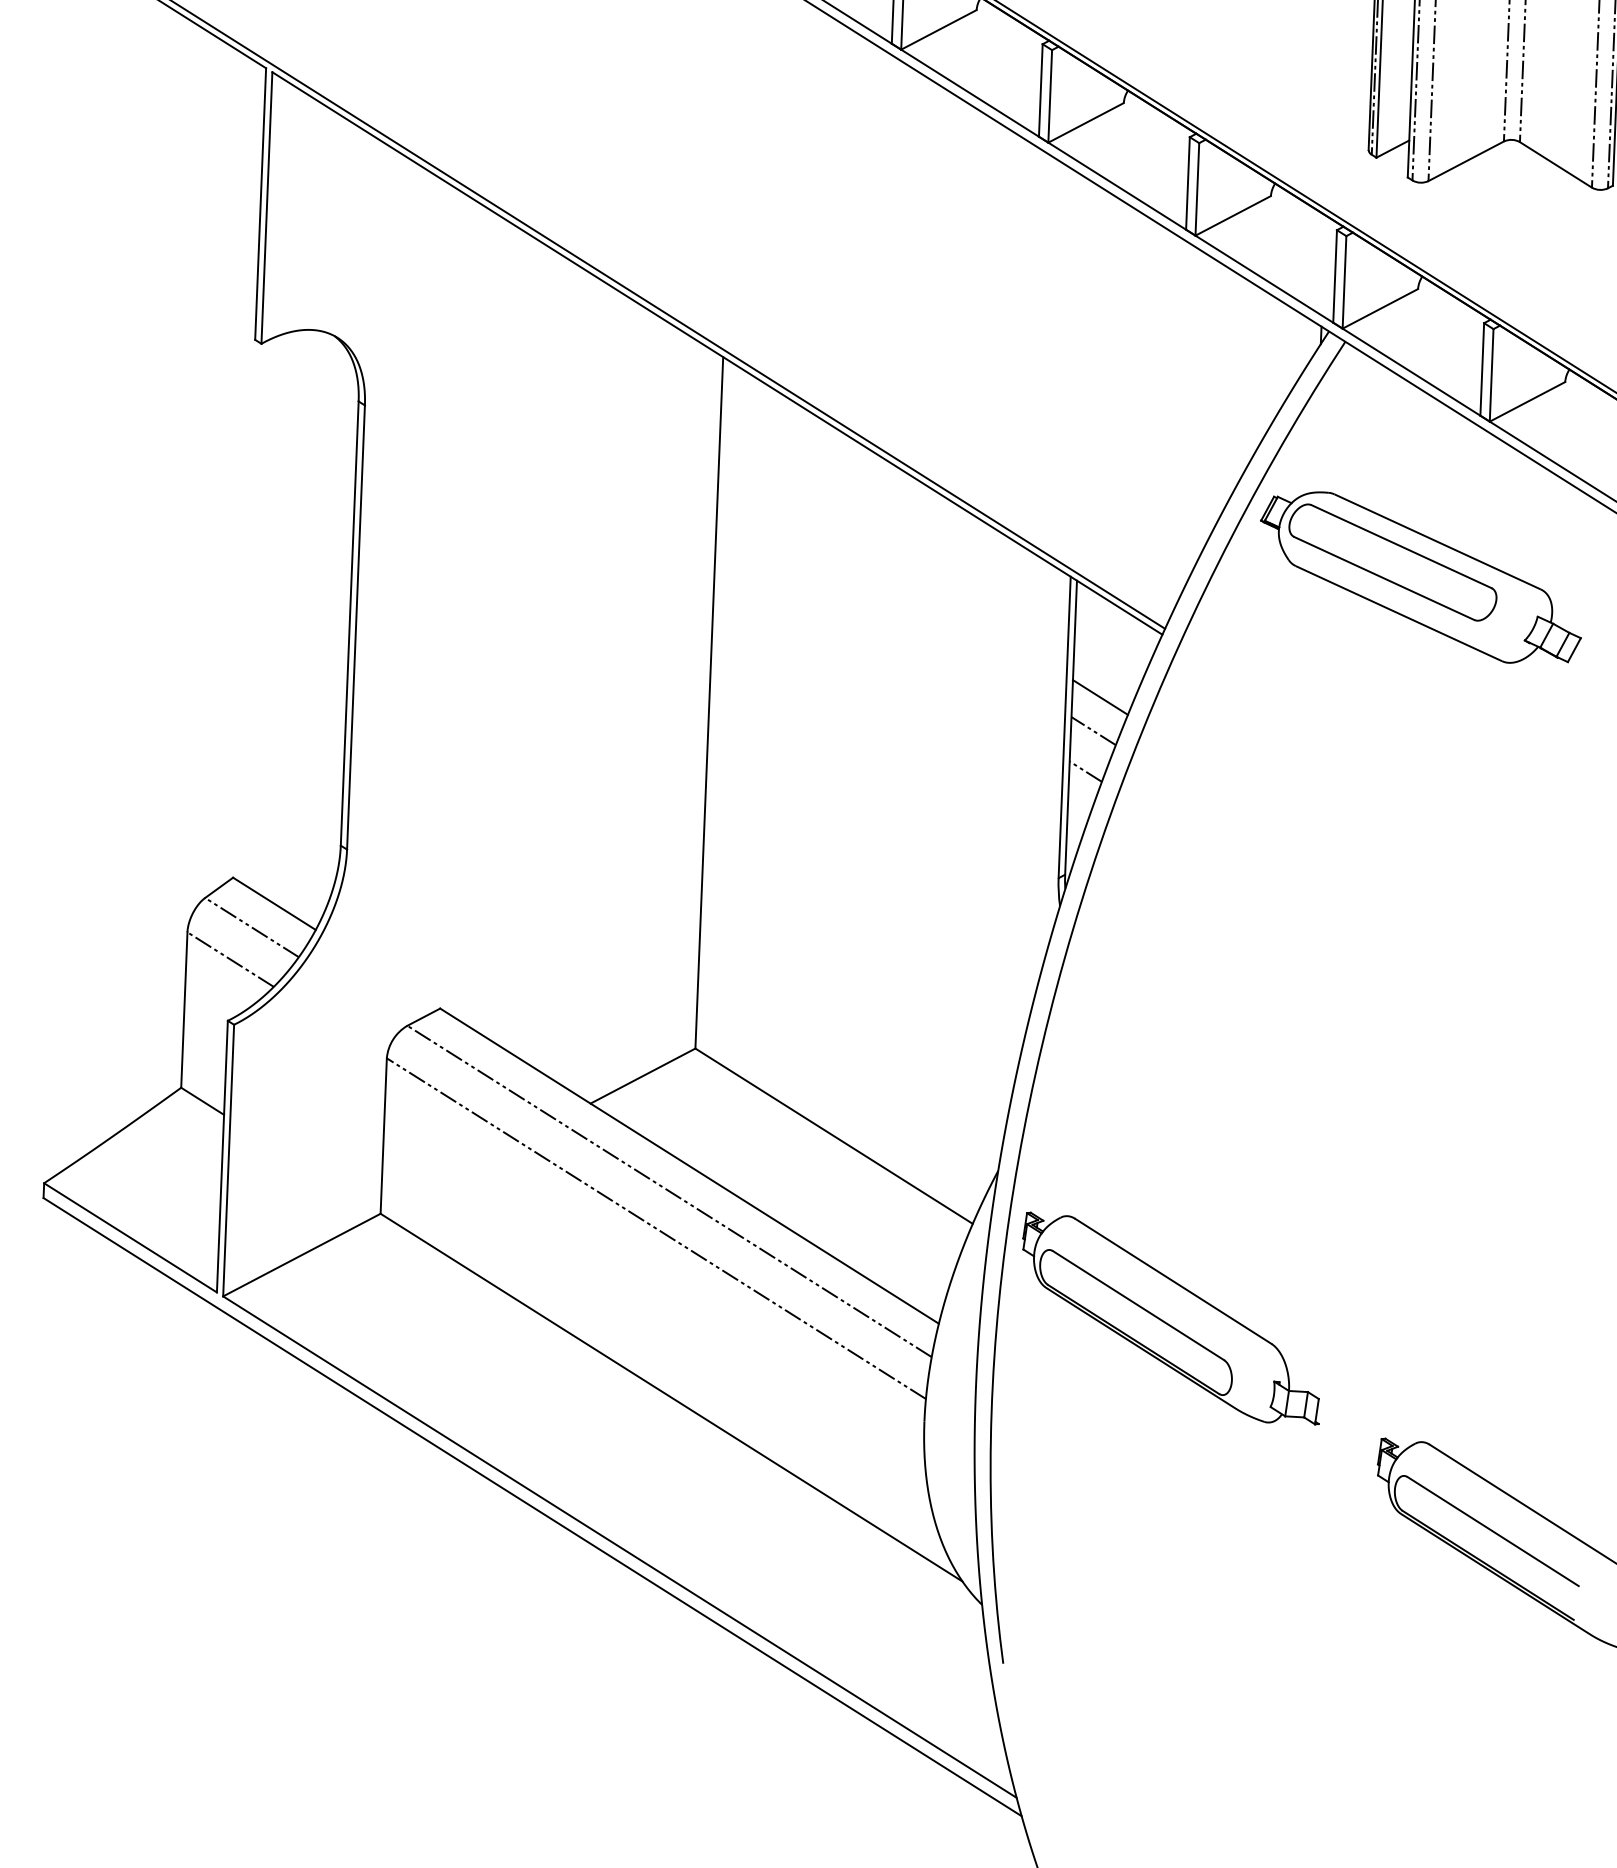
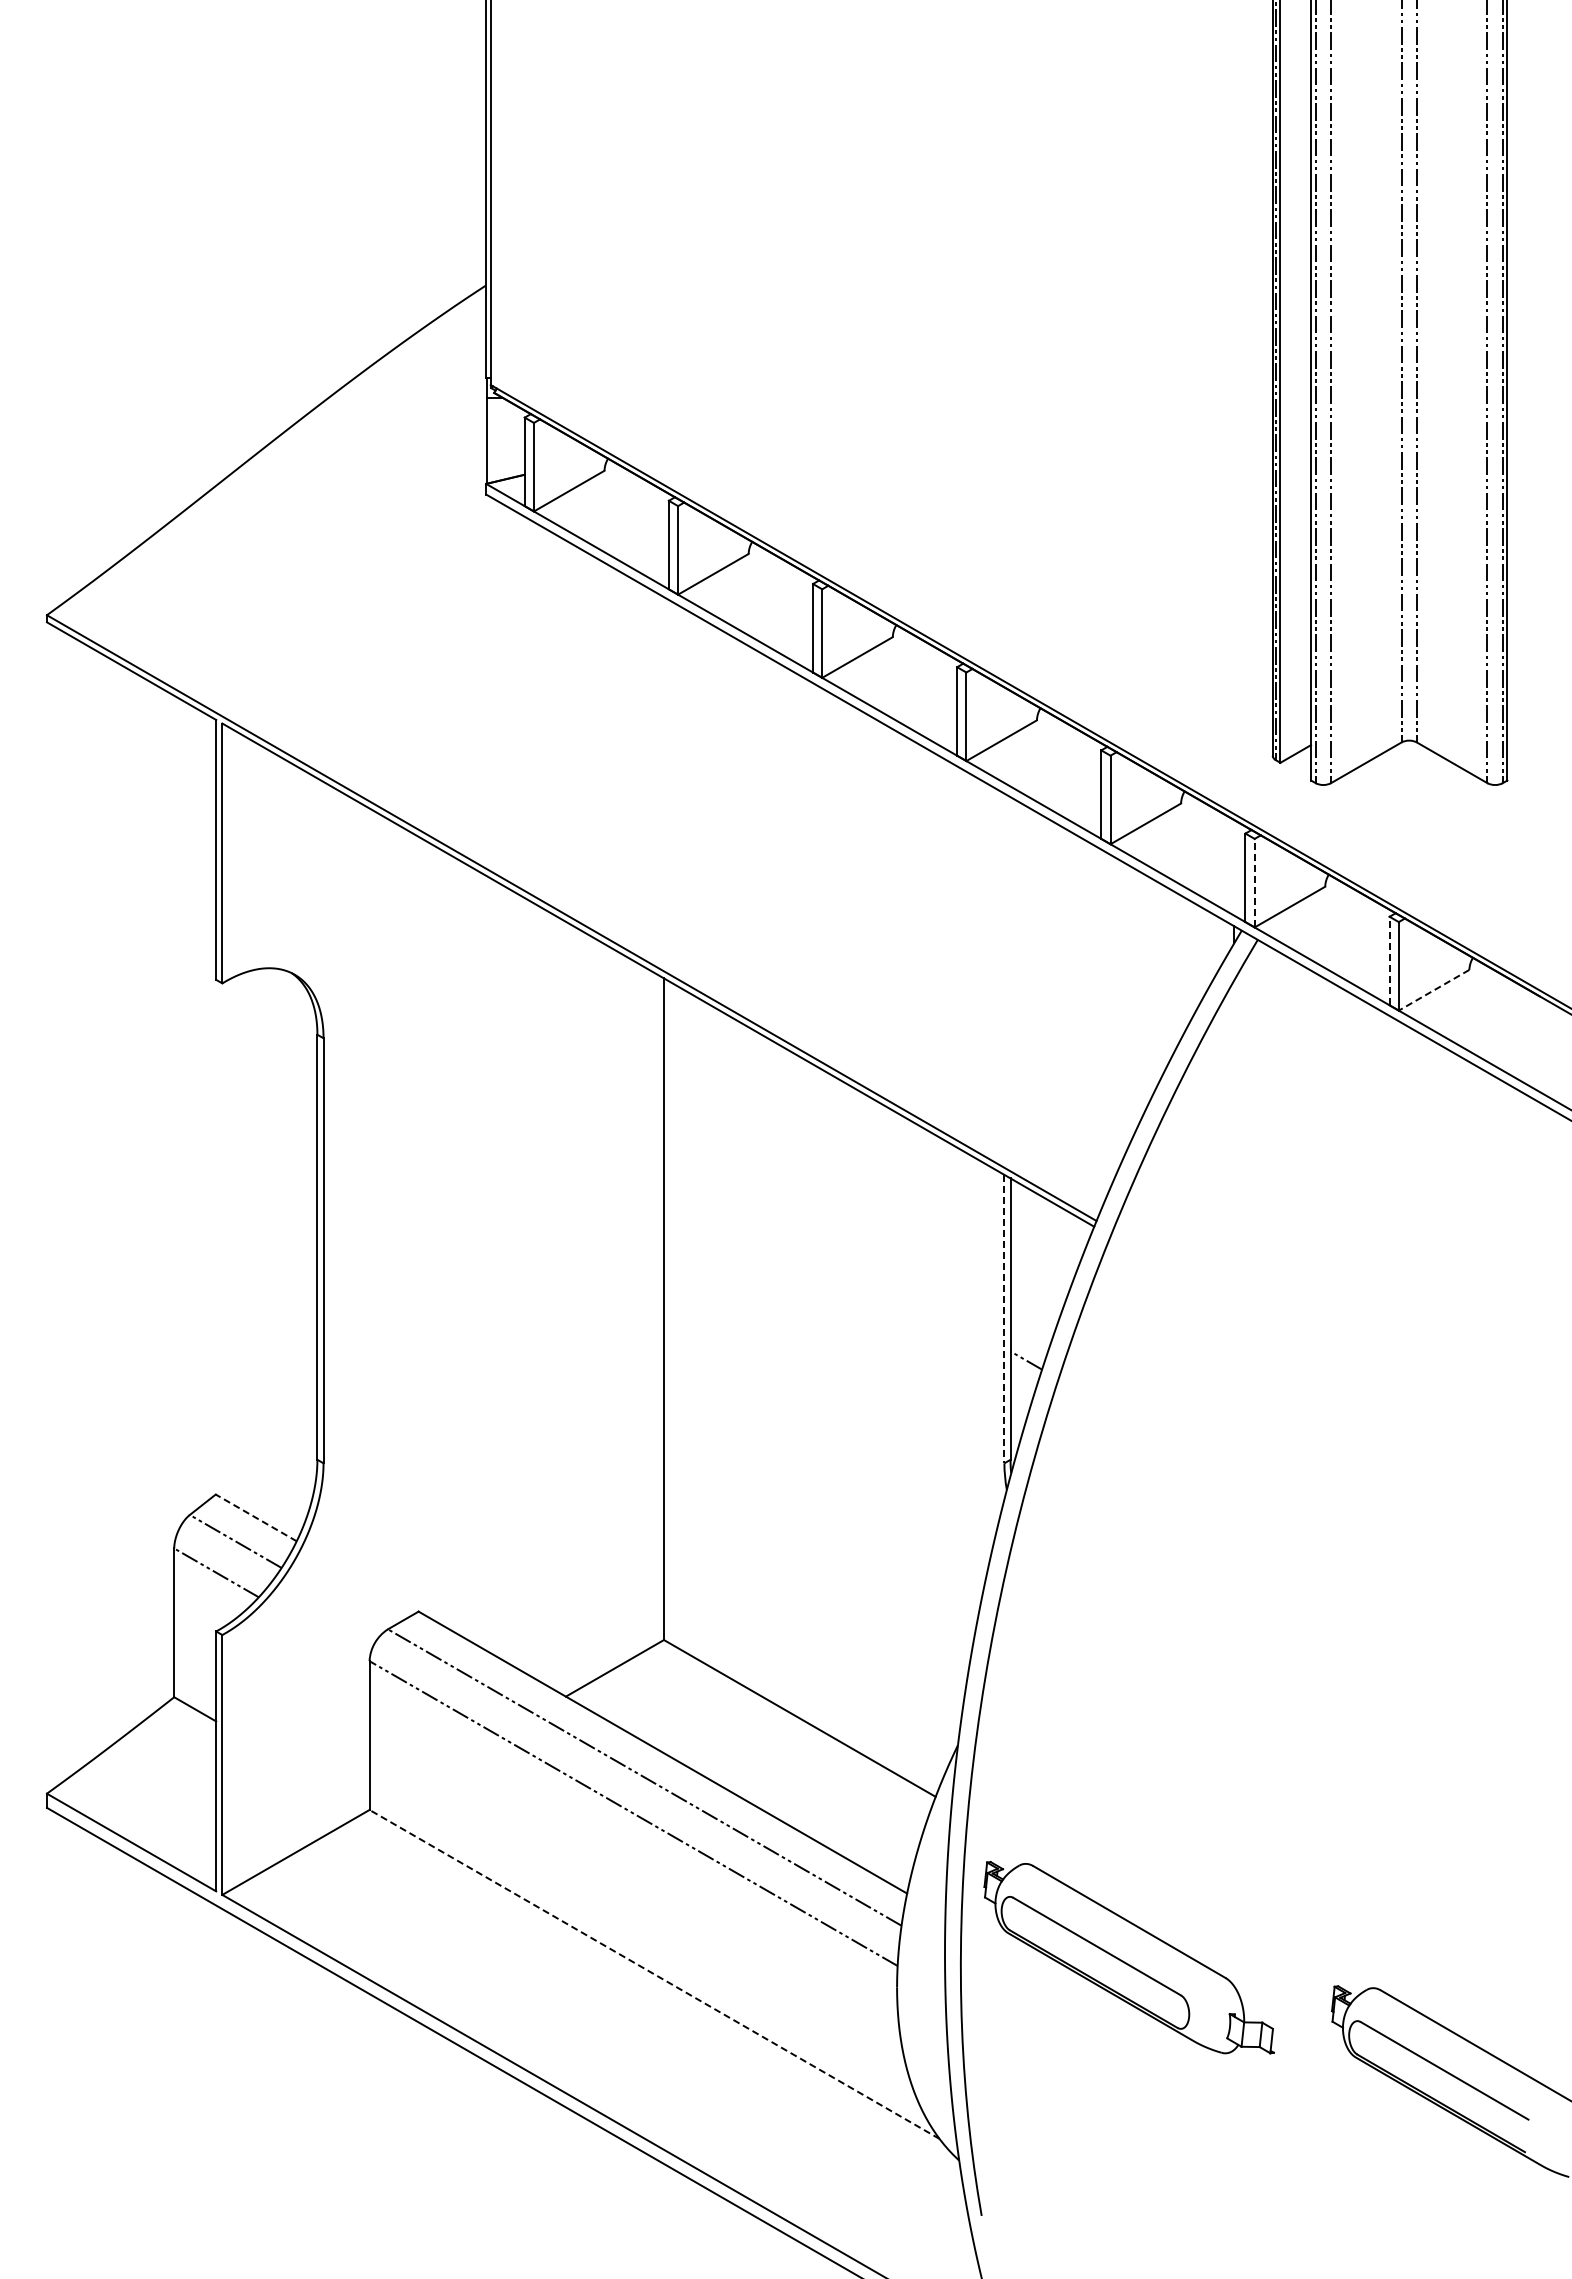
line: (1344, 281) -> (1254, 882), solid -> dashed
line: (1482, 368) -> (1389, 960), solid -> dashed
line: (1527, 402) -> (1434, 990), solid -> dashed
part: (1421, 577) -> (1339, 1162), removed
line: (1100, 696) -> (1037, 1288), removed
line: (1064, 727) -> (1004, 1319), solid -> dashed
line: (1093, 731) -> (1032, 1321), removed
line: (274, 903) -> (256, 1517), solid -> dashed
part: (1170, 1318) -> (1128, 1957), moved
line: (671, 1397) -> (654, 1974), solid -> dashed

